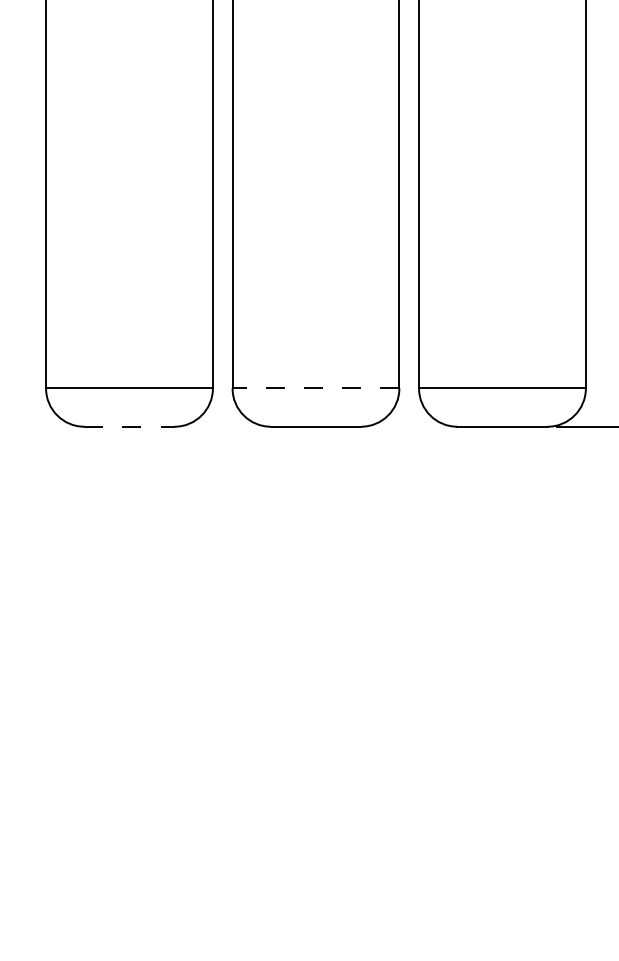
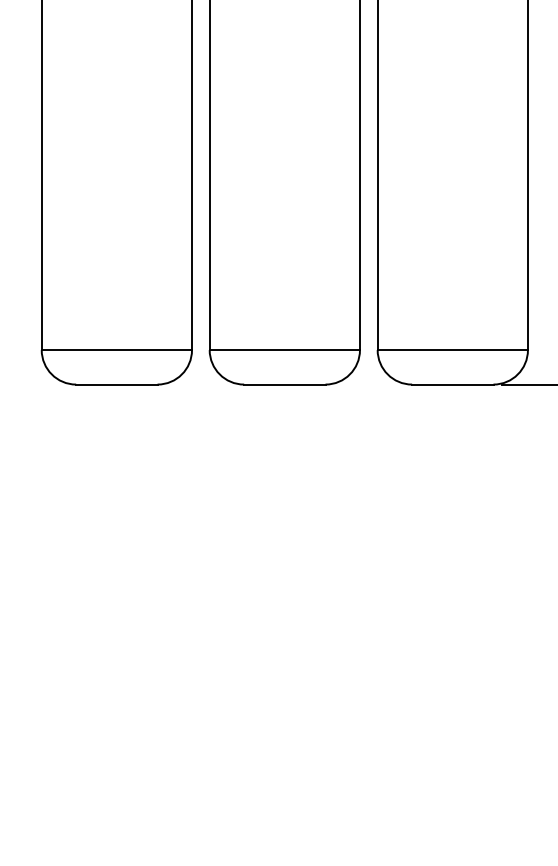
line: (315, 388) -> (284, 350), dashed -> solid
line: (130, 426) -> (117, 384), dashed -> solid

